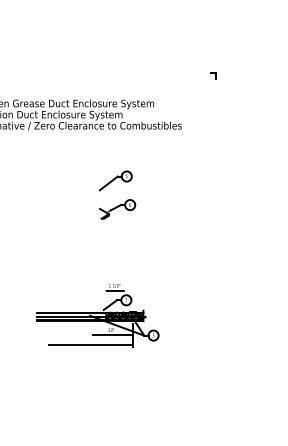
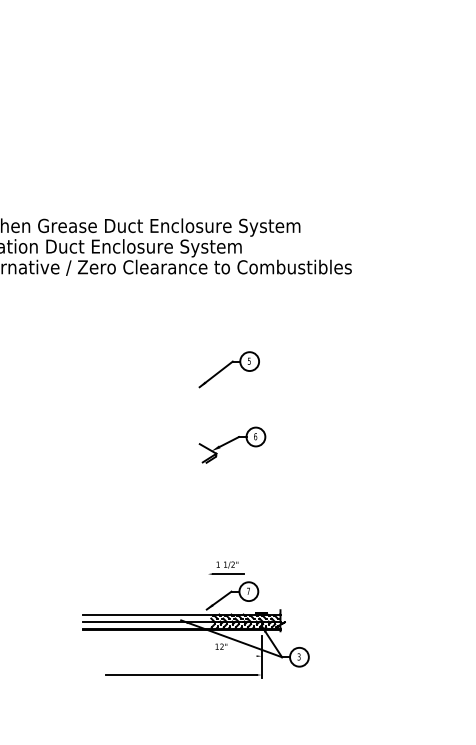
part: (213, 75) -> (410, 173), removed
part: (117, 209) -> (232, 445), moved
line: (111, 335) -> (221, 657), removed

